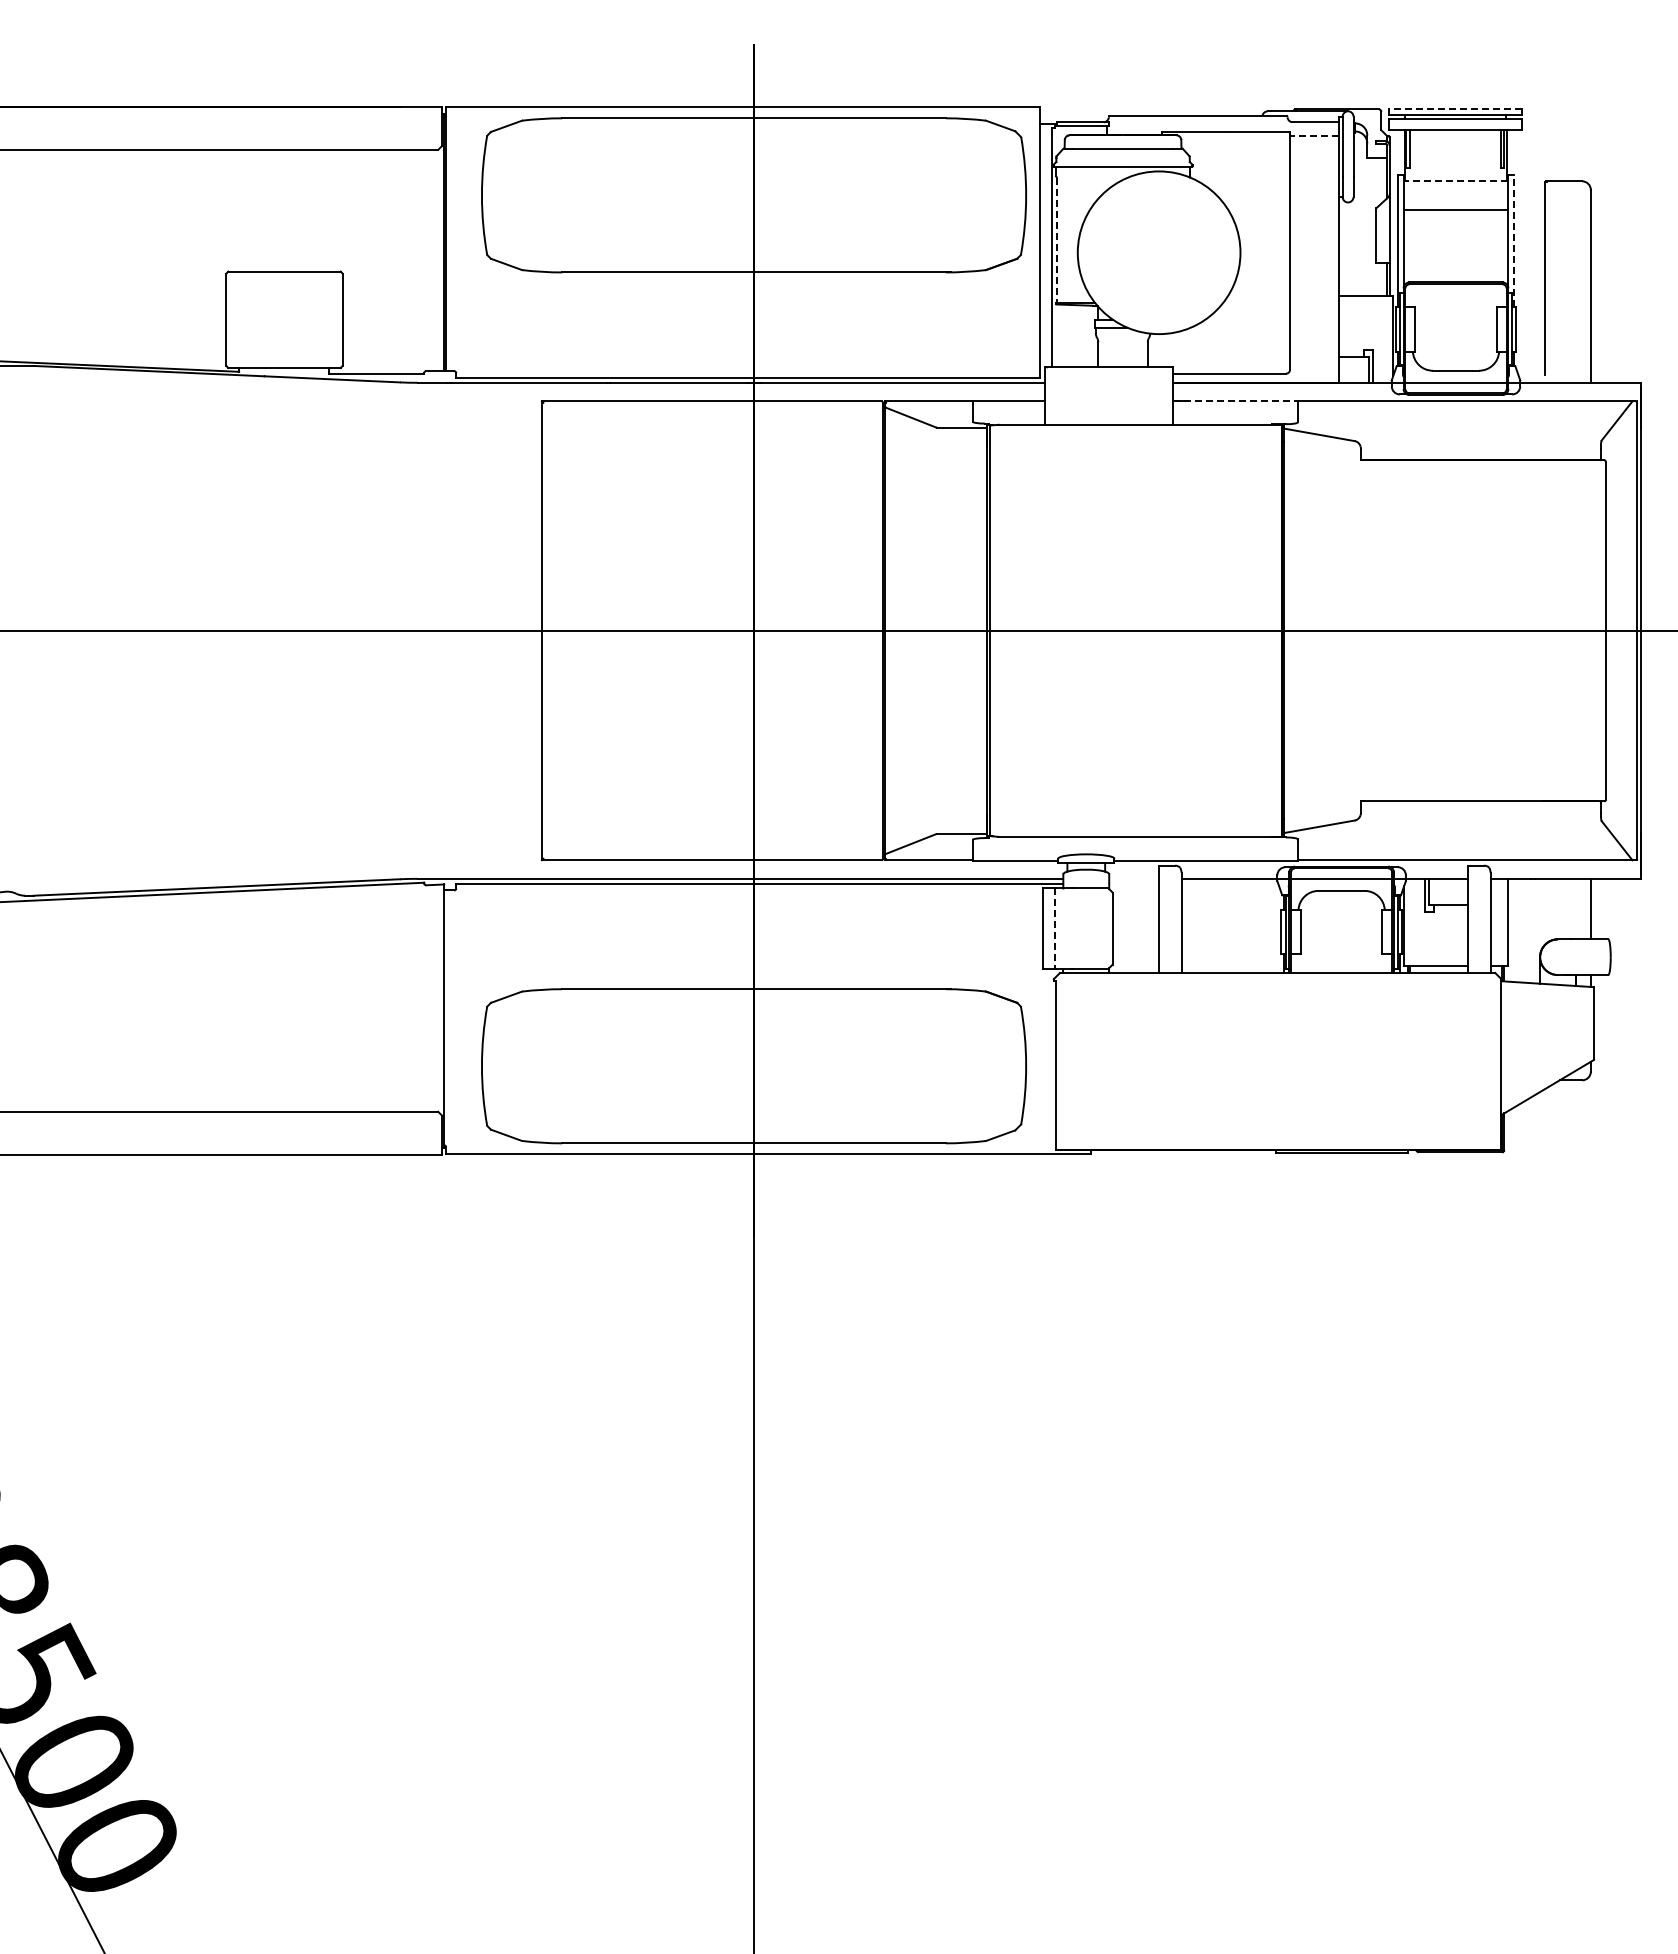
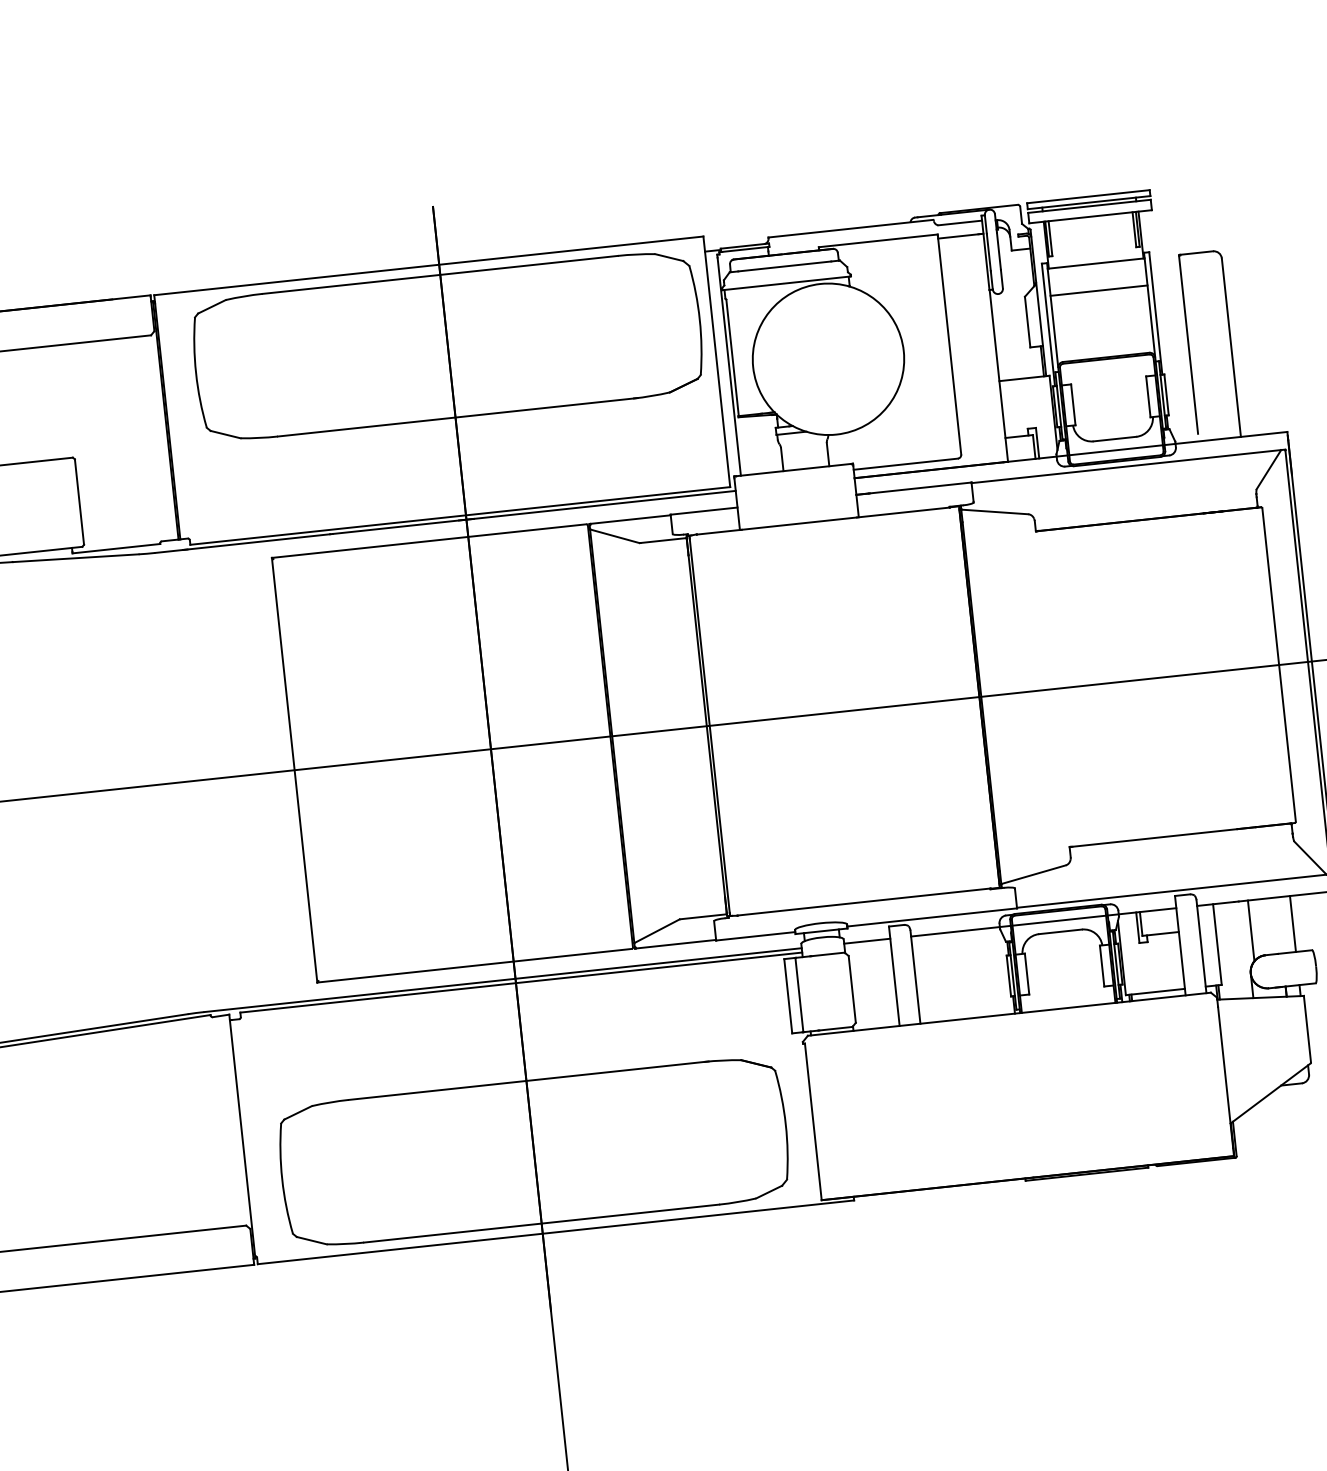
line: (1454, 108) -> (1087, 196), dashed -> solid
line: (1314, 136) -> (960, 236), dashed -> solid
line: (1455, 181) -> (1095, 263), dashed -> solid
line: (1056, 240) -> (732, 358), dashed -> solid
line: (1514, 240) -> (1156, 312), dashed -> solid
line: (1236, 400) -> (914, 488), dashed -> solid
line: (1134, 878) -> (867, 940), added
line: (1545, 911) -> (1251, 930), added
line: (1055, 929) -> (799, 995), dashed -> solid

